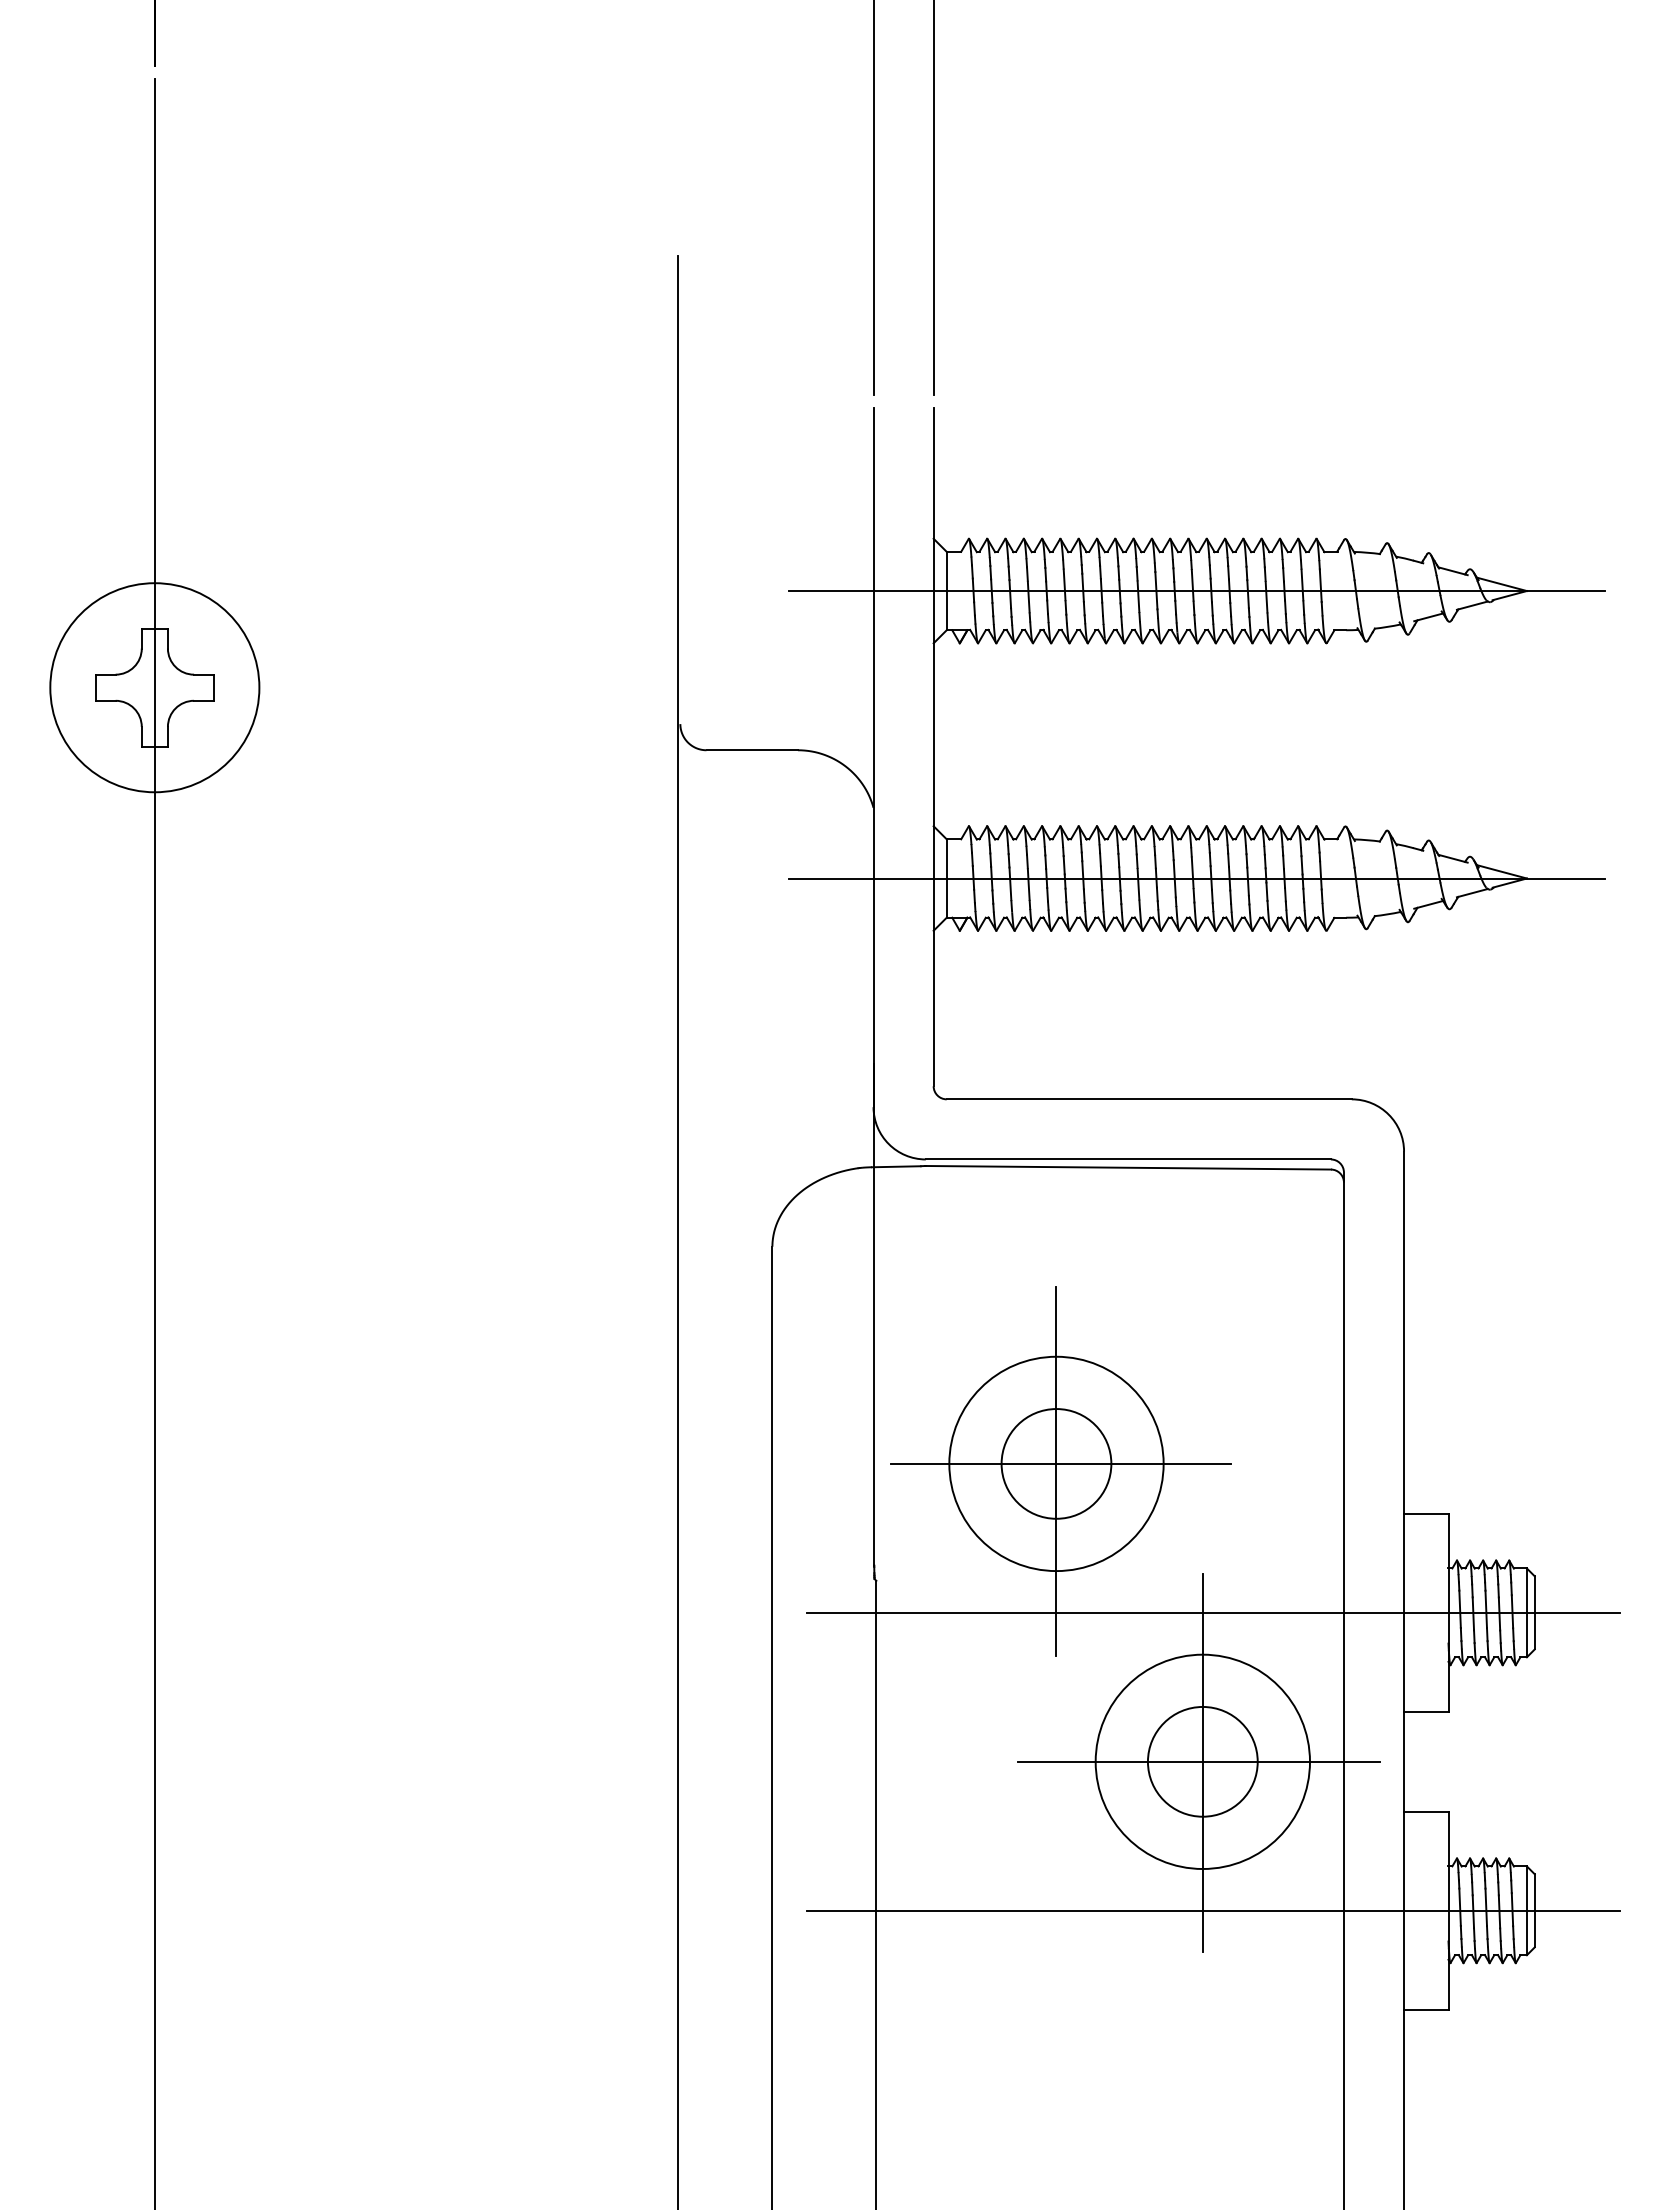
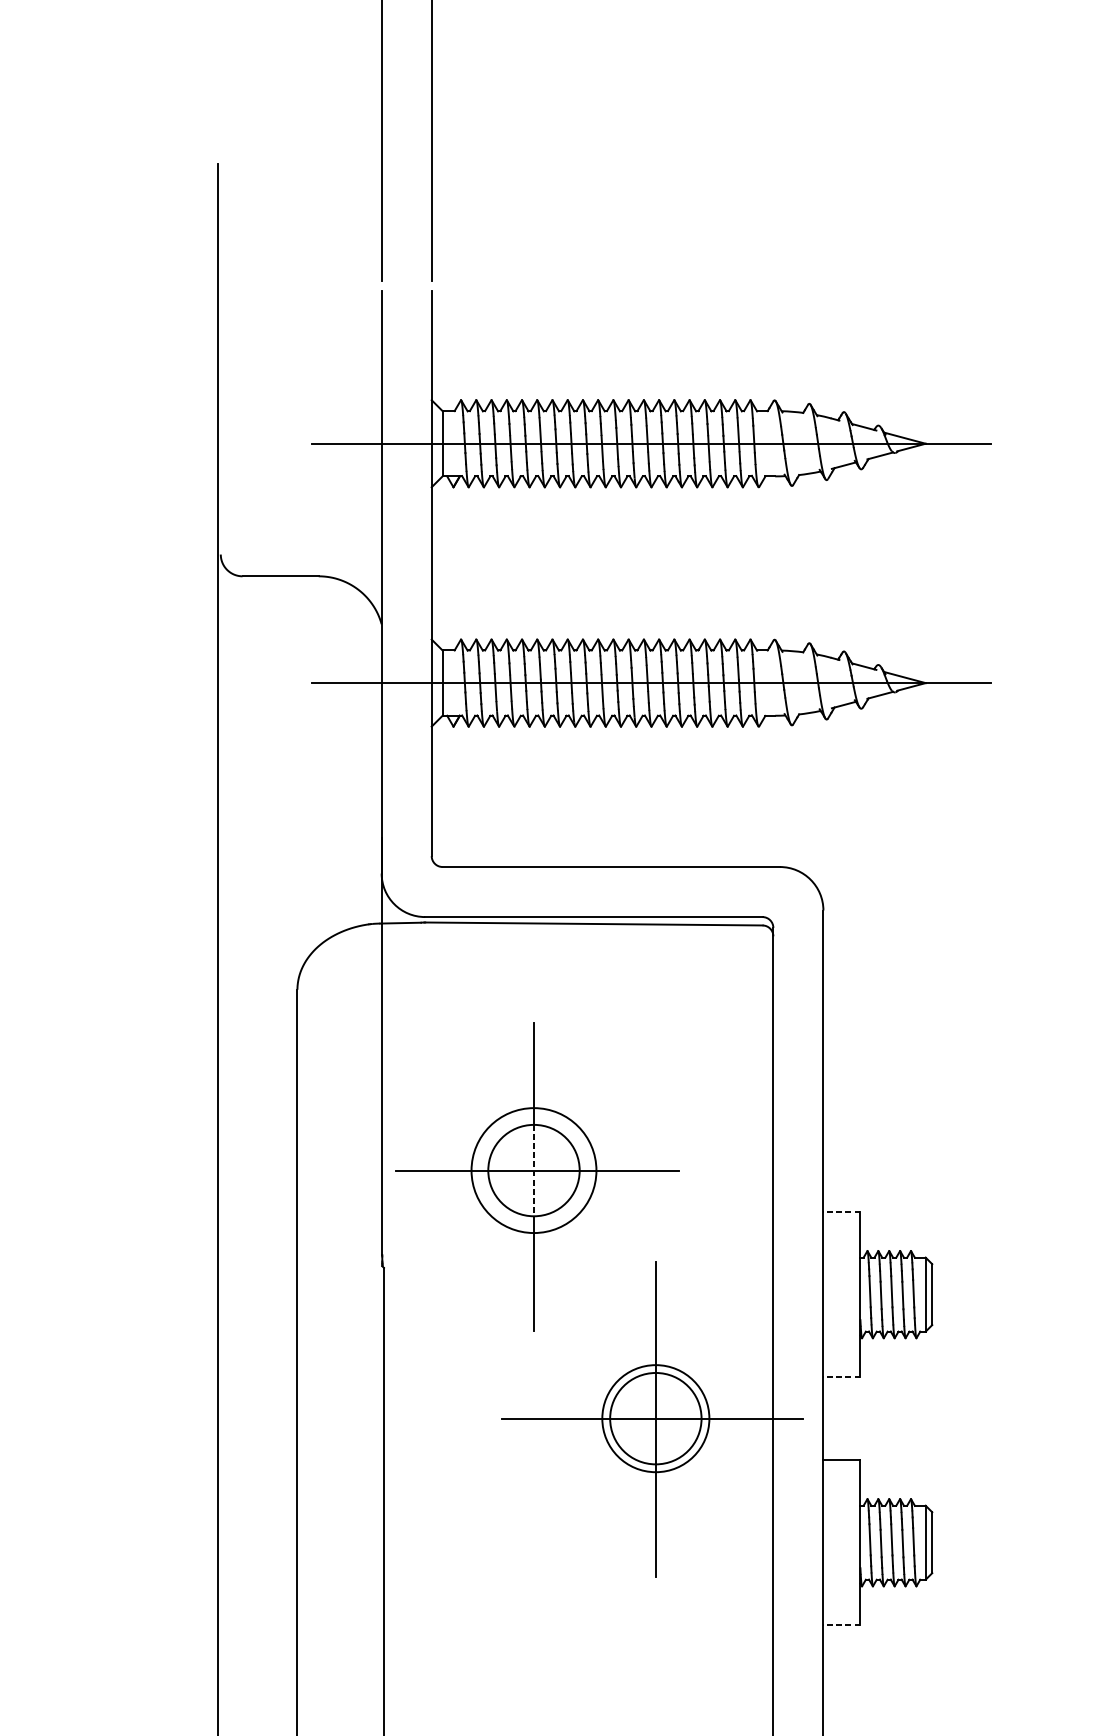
circle: (1056, 1463) -> (534, 1170), size x0.7
line: (1056, 1463) -> (534, 1170), solid -> dashed
line: (1425, 1513) -> (841, 1211), solid -> dashed
line: (1212, 1612) -> (663, 1294), removed
line: (1425, 1712) -> (841, 1377), solid -> dashed
circle: (1202, 1761) -> (655, 1418), size x0.6
line: (1212, 1910) -> (663, 1542), removed
line: (1425, 2010) -> (841, 1625), solid -> dashed

